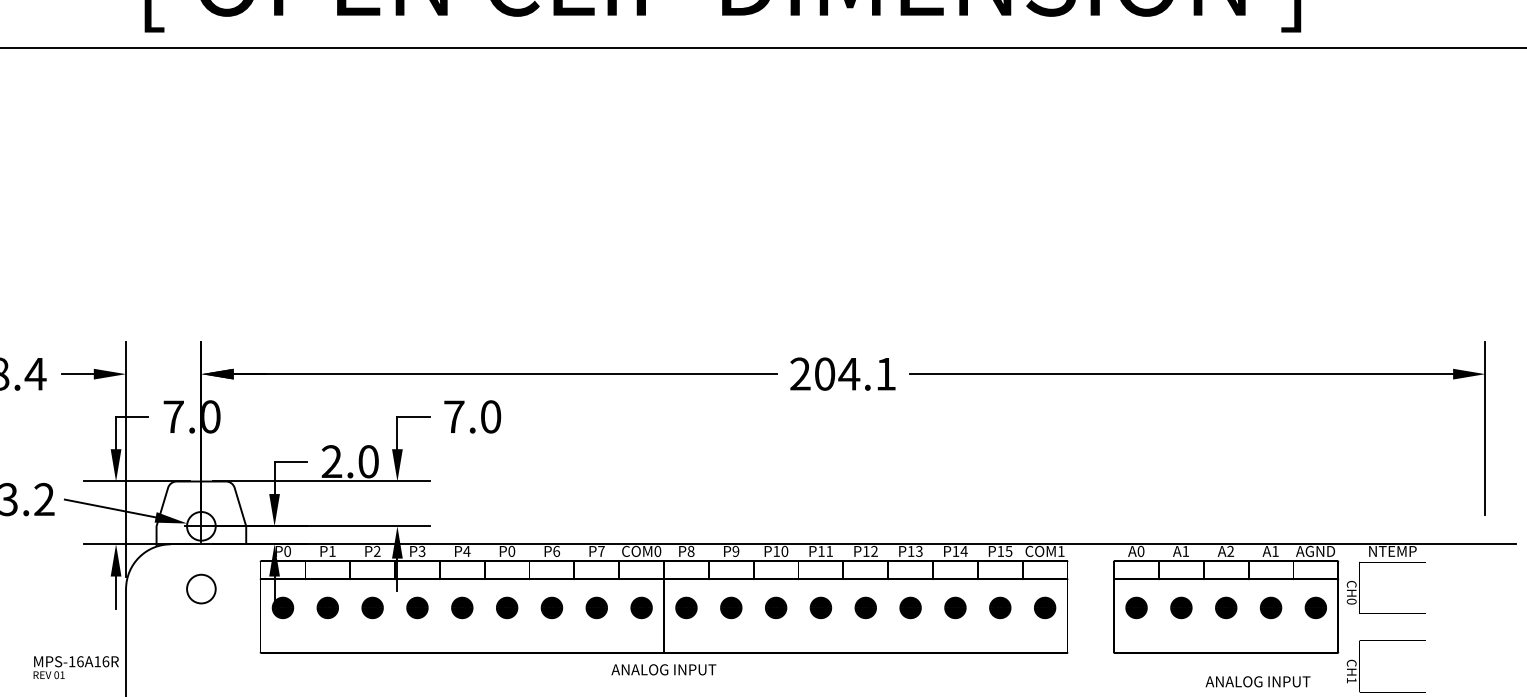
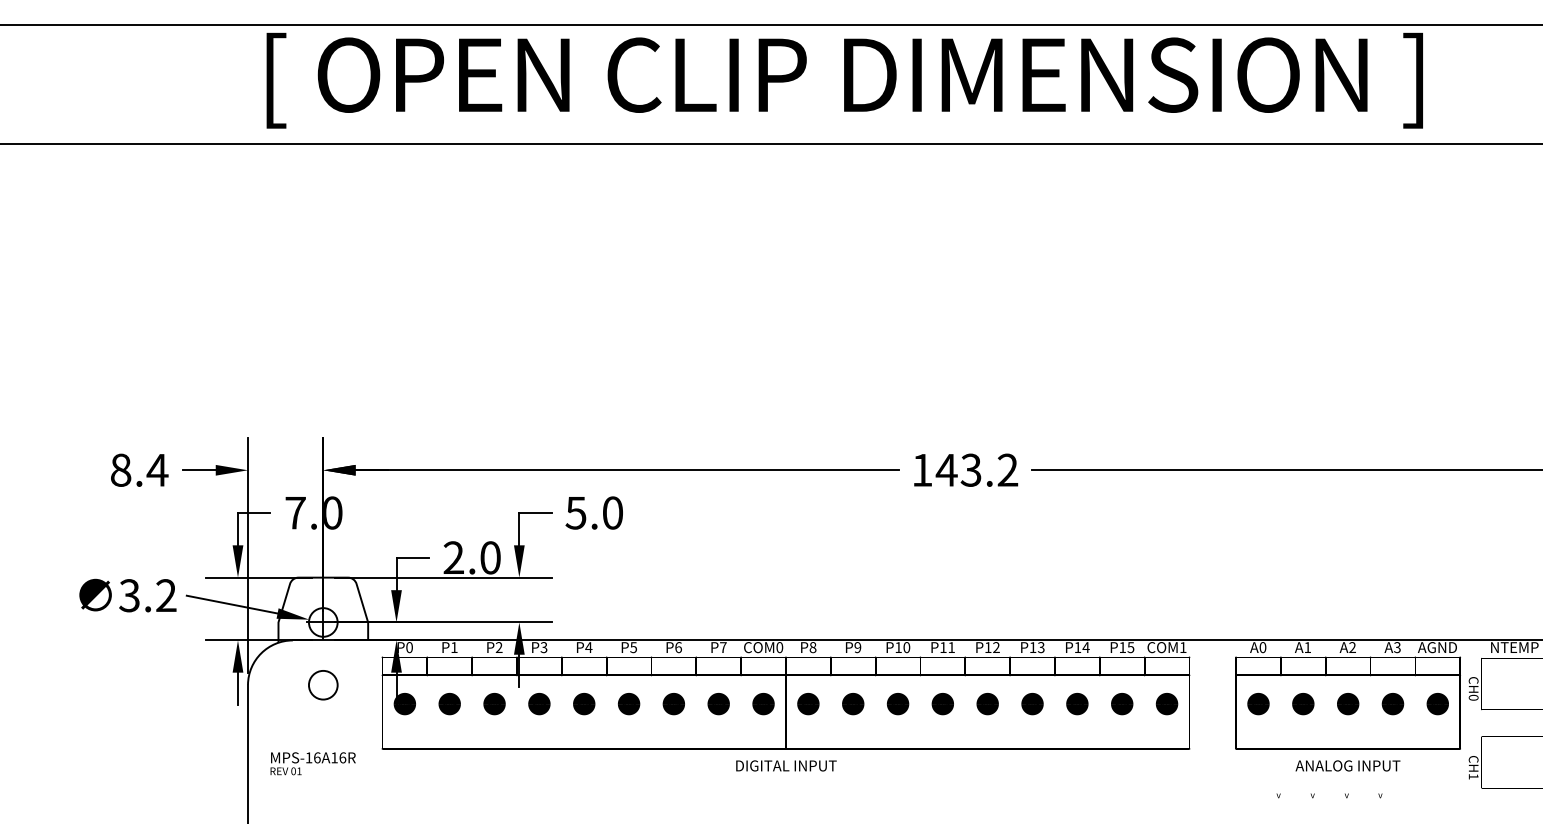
text: (843, 373) -> (965, 469), 204.1 -> 143.2
text: (453, 417) -> (575, 513), 7.0 -> 5.0
text: (511, 551) -> (633, 647), P0 -> P5
text: (1275, 551) -> (1397, 647), A1 -> A3
text: (75, 667) -> (312, 763), moved
text: (663, 669) -> (785, 765), ANALOG INPUT -> DIGITAL INPUT
text: (1257, 681) -> (1347, 765), moved

